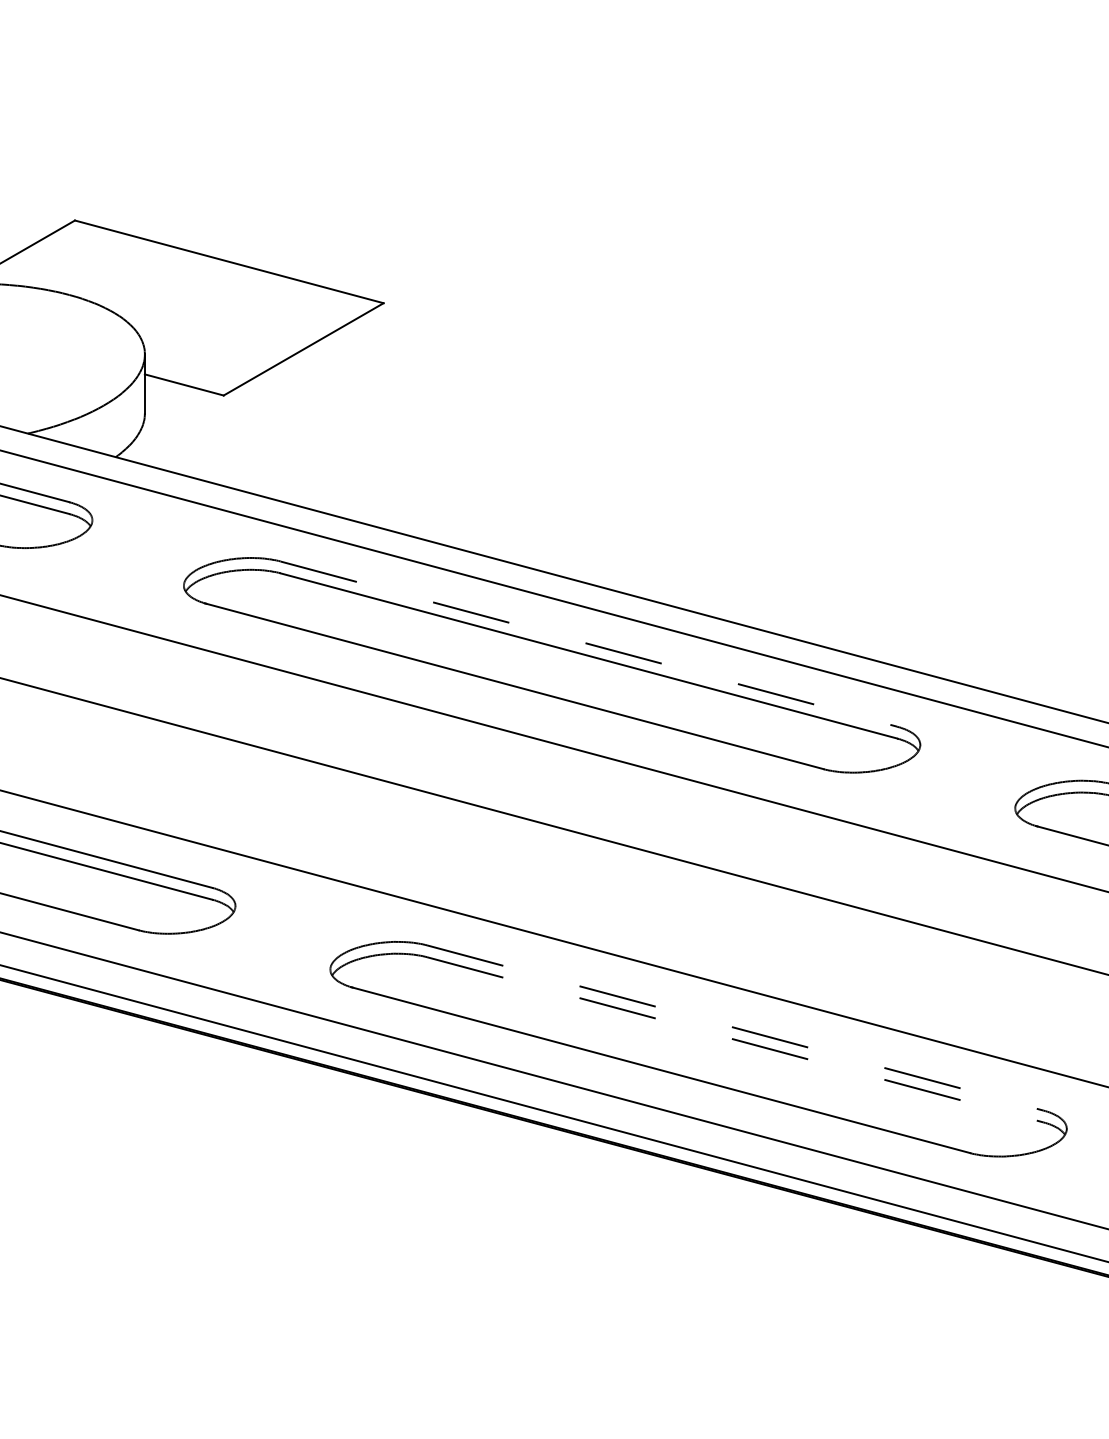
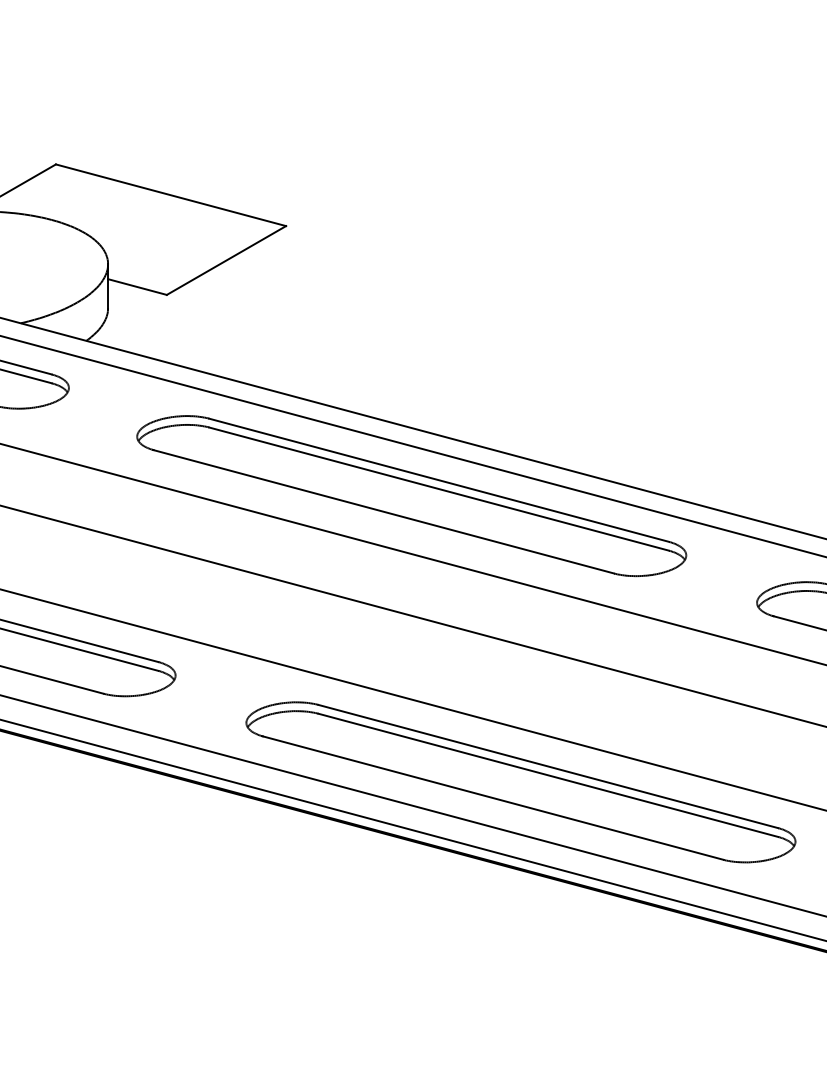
line: (589, 644) -> (439, 480), dashed -> solid
line: (735, 1027) -> (548, 766), dashed -> solid
line: (735, 1040) -> (548, 775), dashed -> solid

